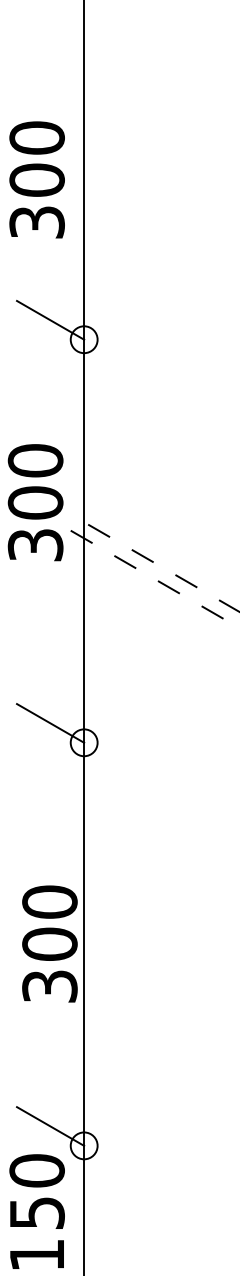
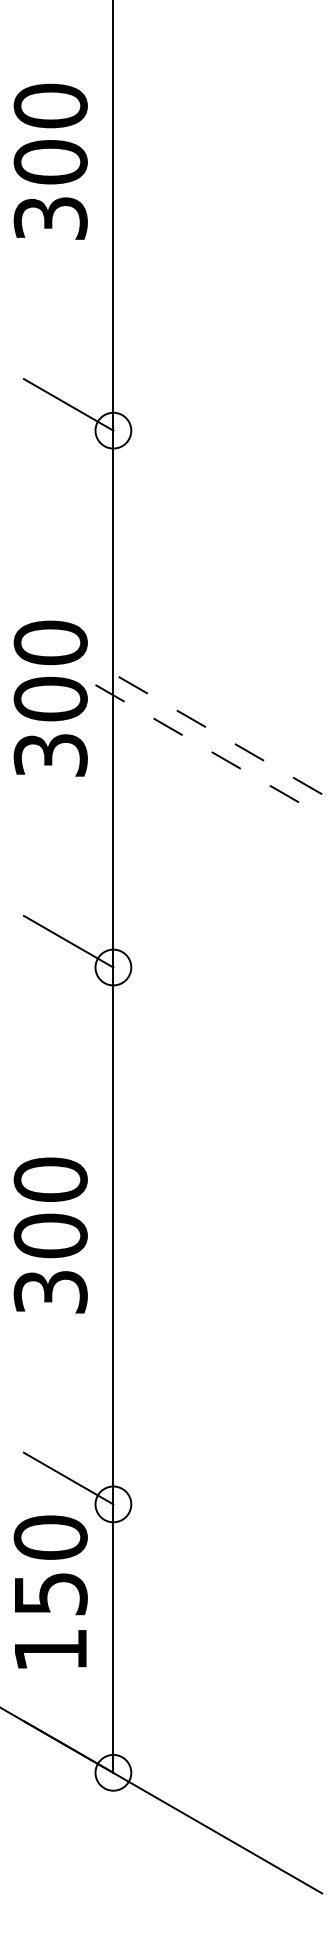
text: (36, 179) -> (50, 161), moved
text: (35, 502) -> (50, 698), moved
text: (49, 943) -> (50, 1235), moved

